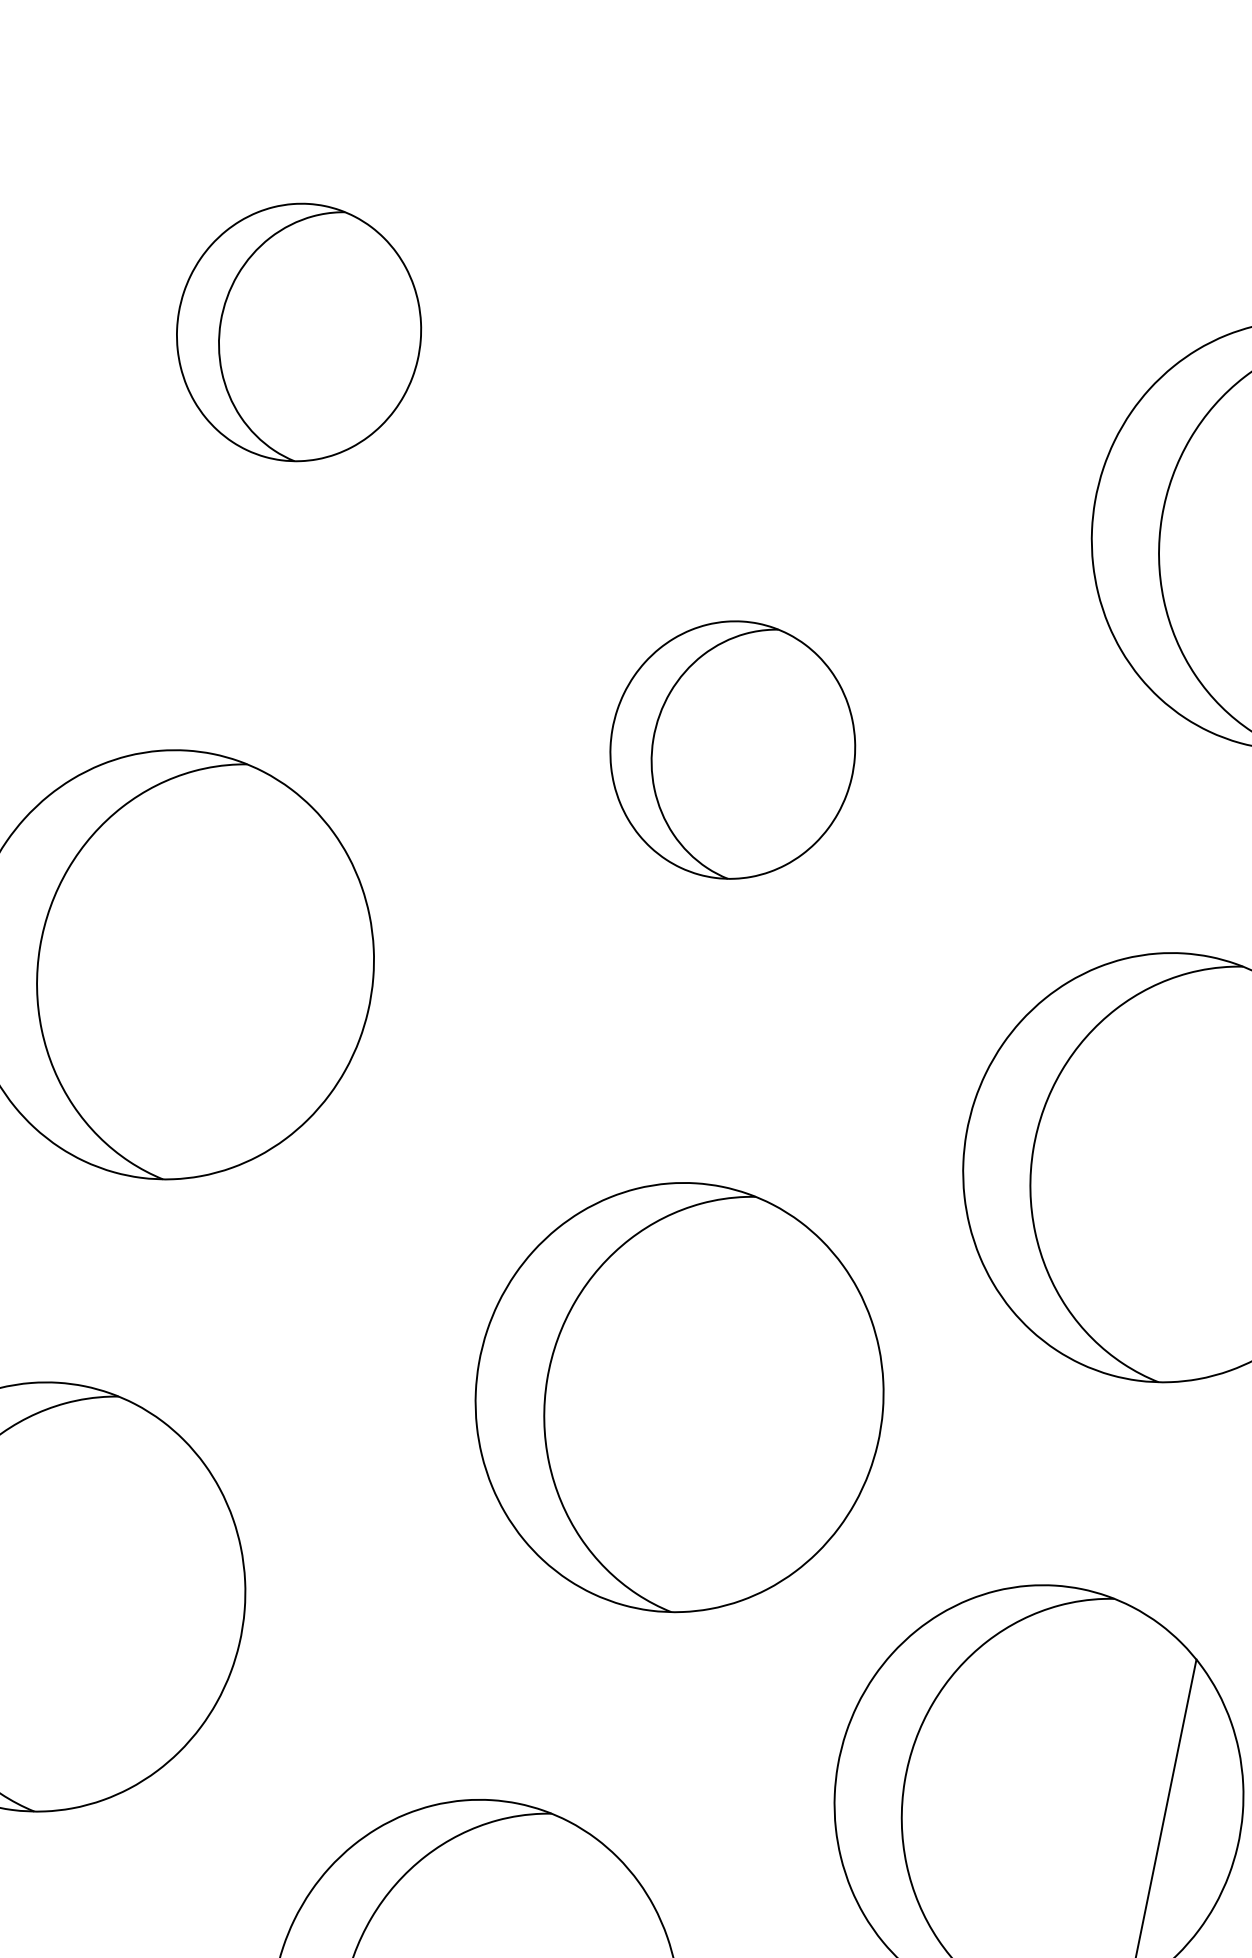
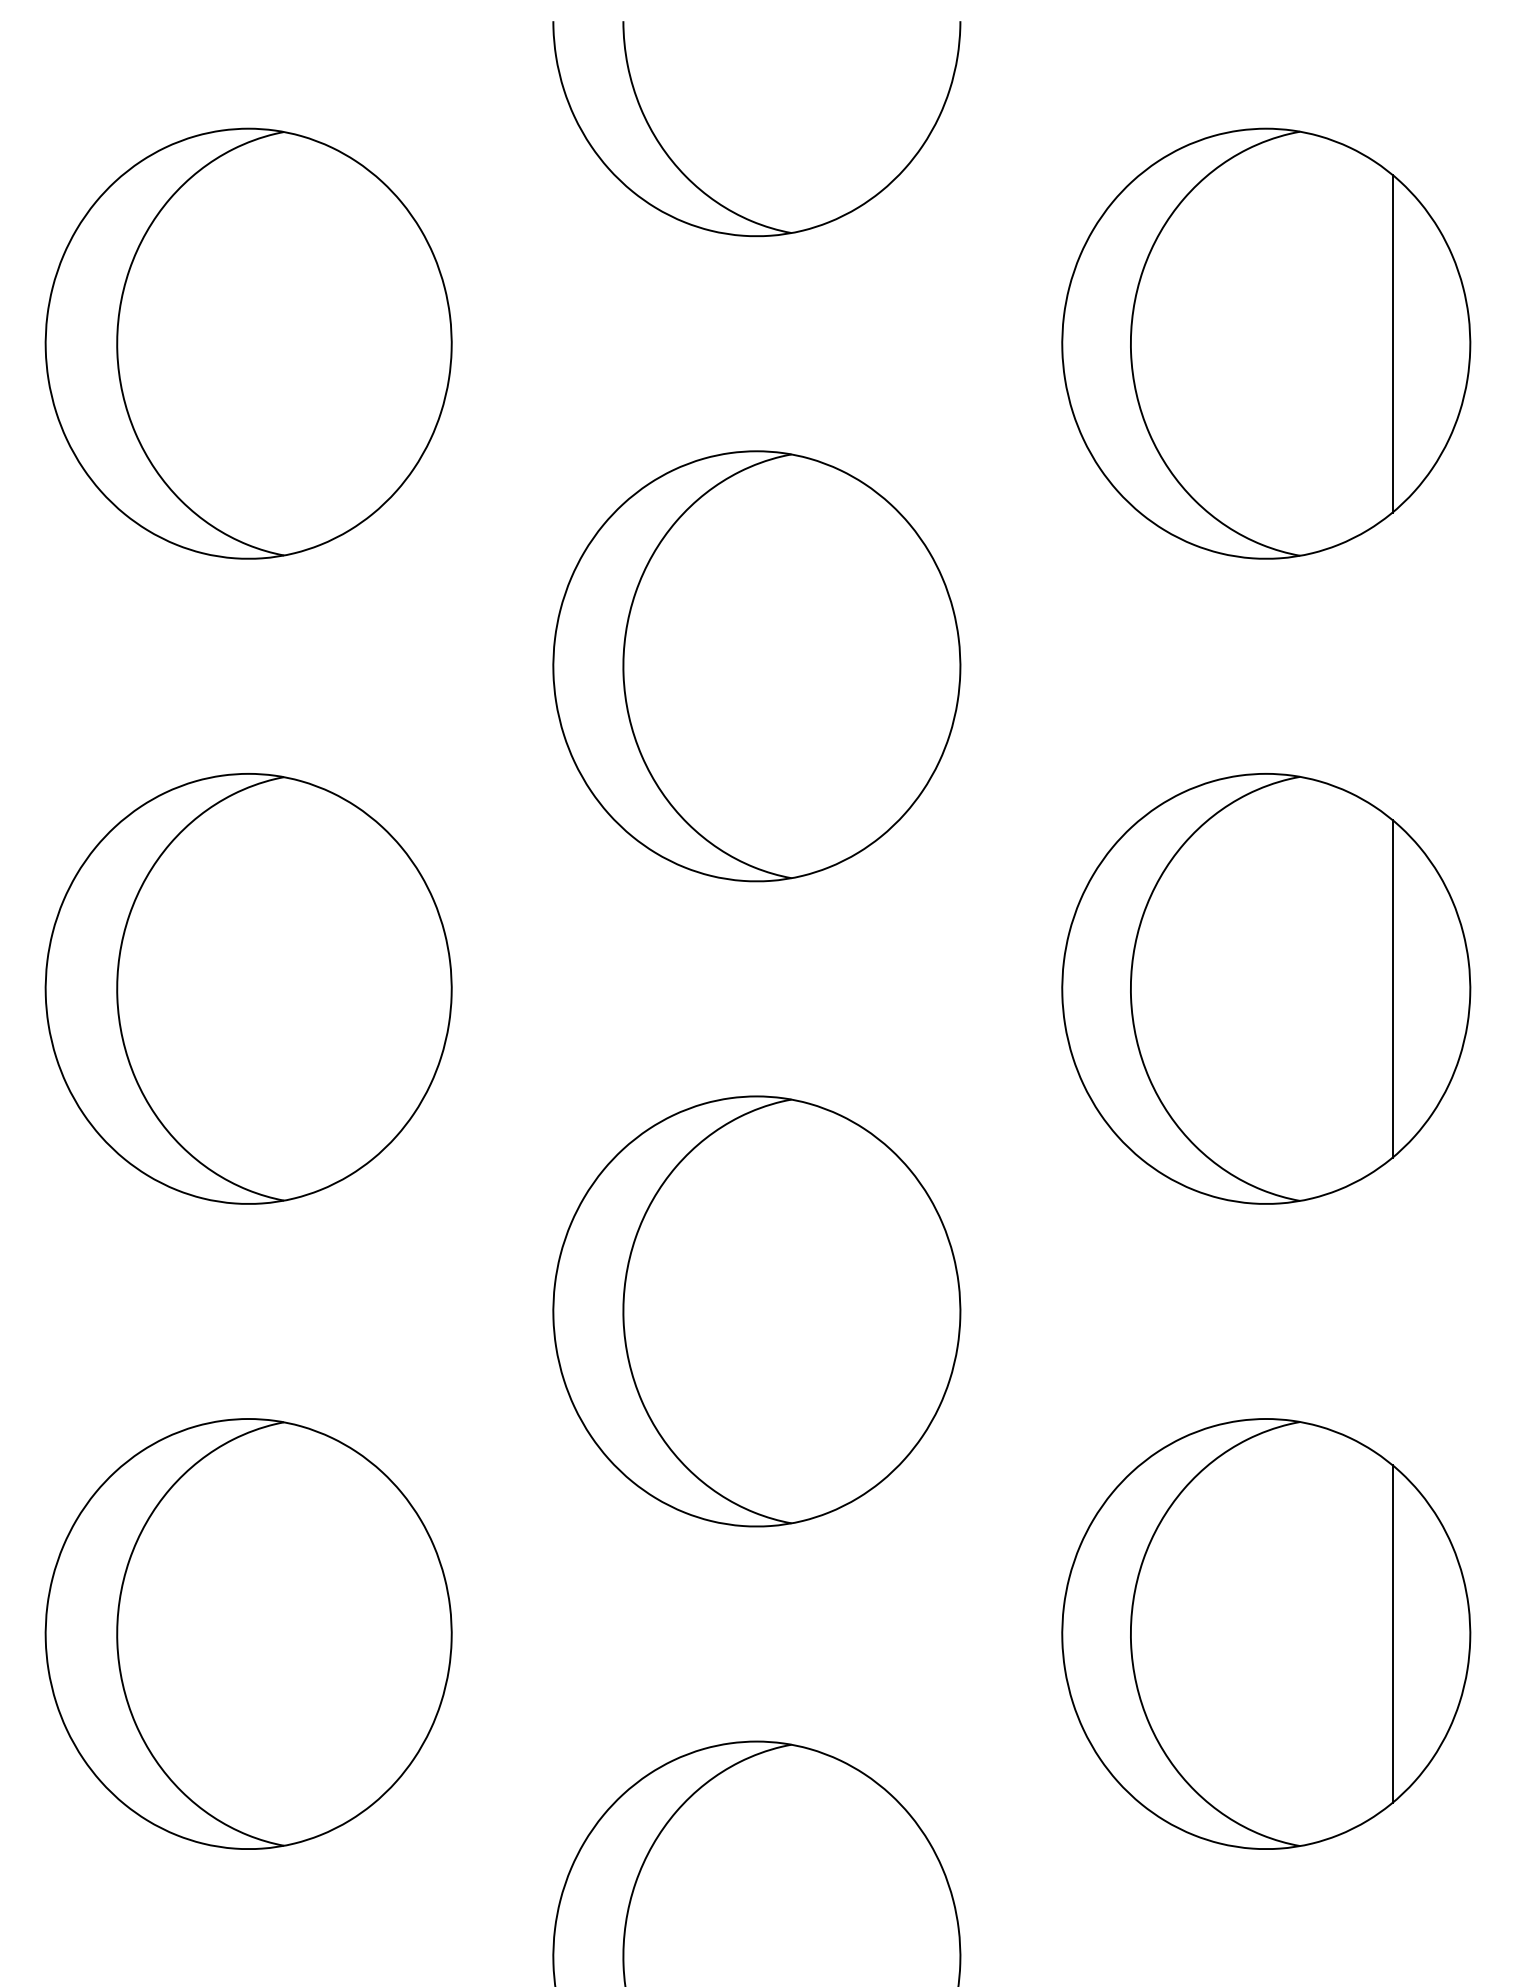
part: (776, 275) -> (705, 192), added
part: (298, 332) -> (248, 343), size x1.67
part: (732, 750) -> (756, 666), size x1.67
part: (679, 1397) -> (756, 1311), moved

